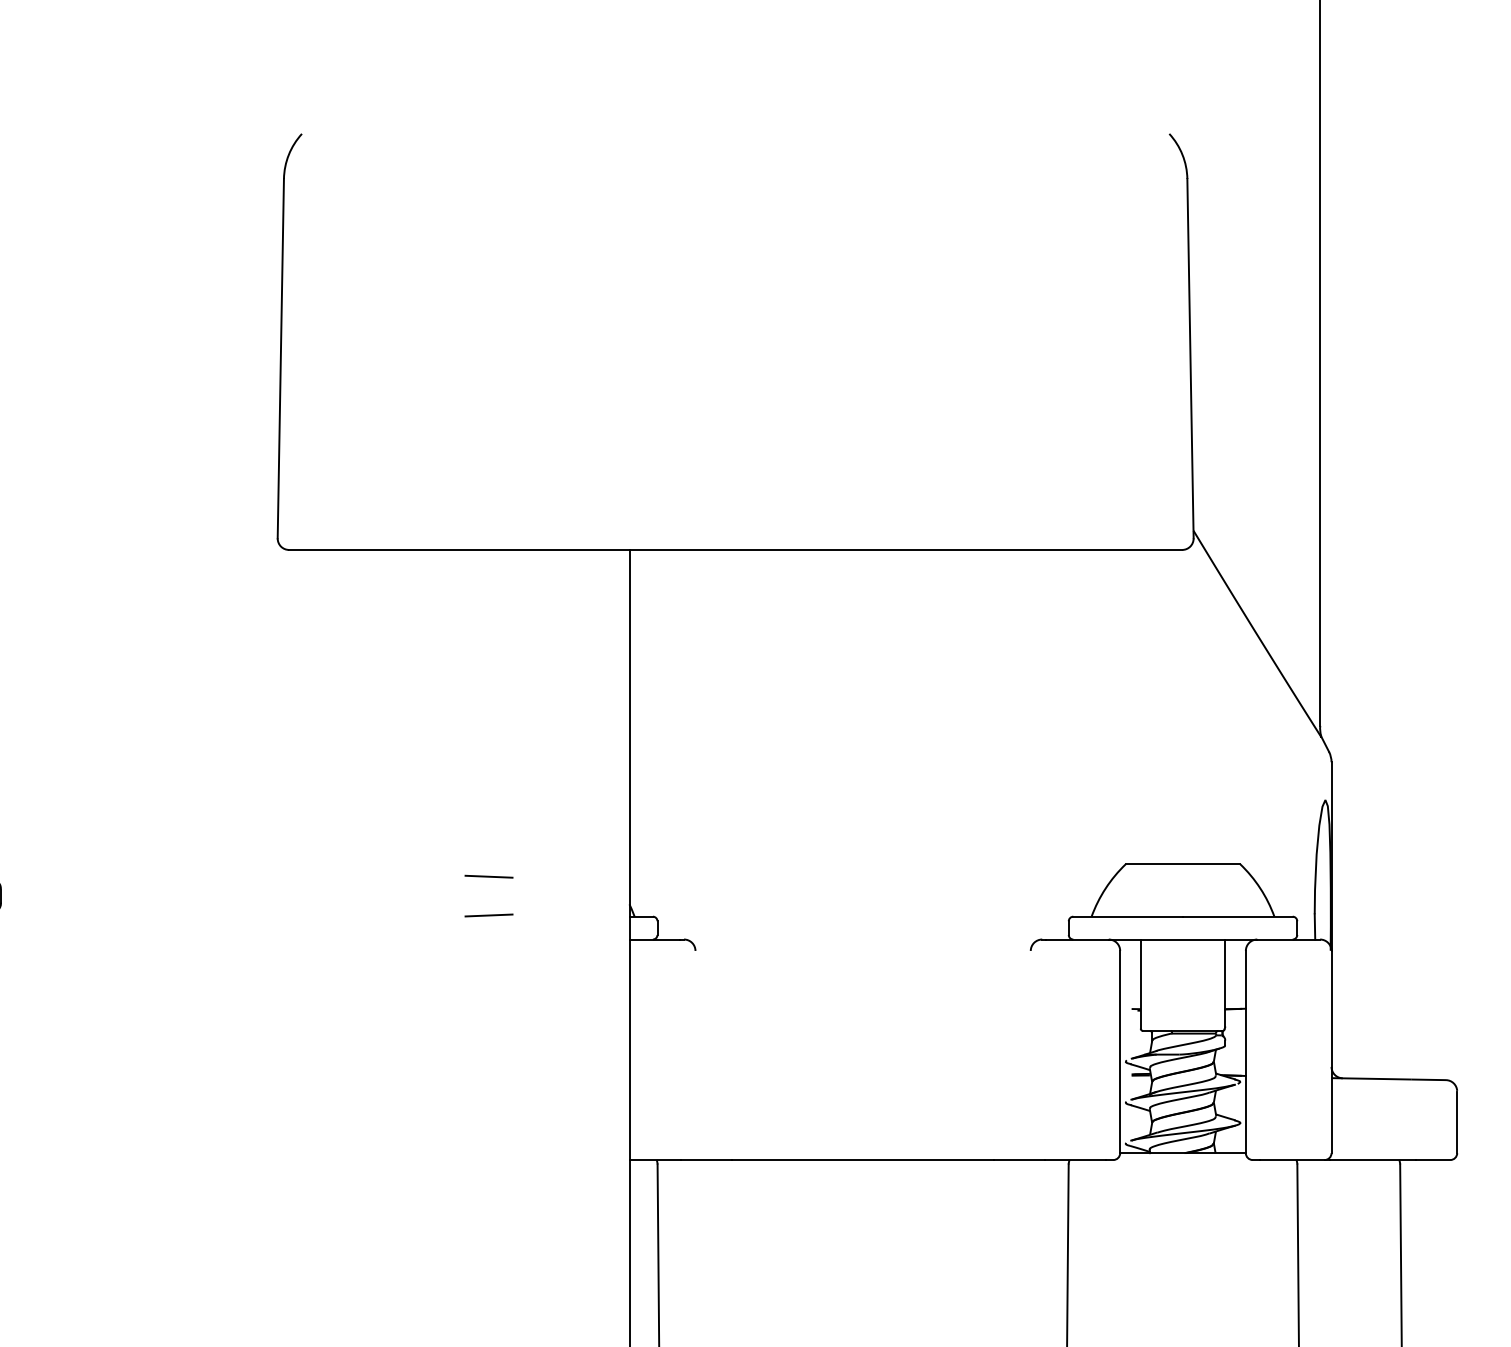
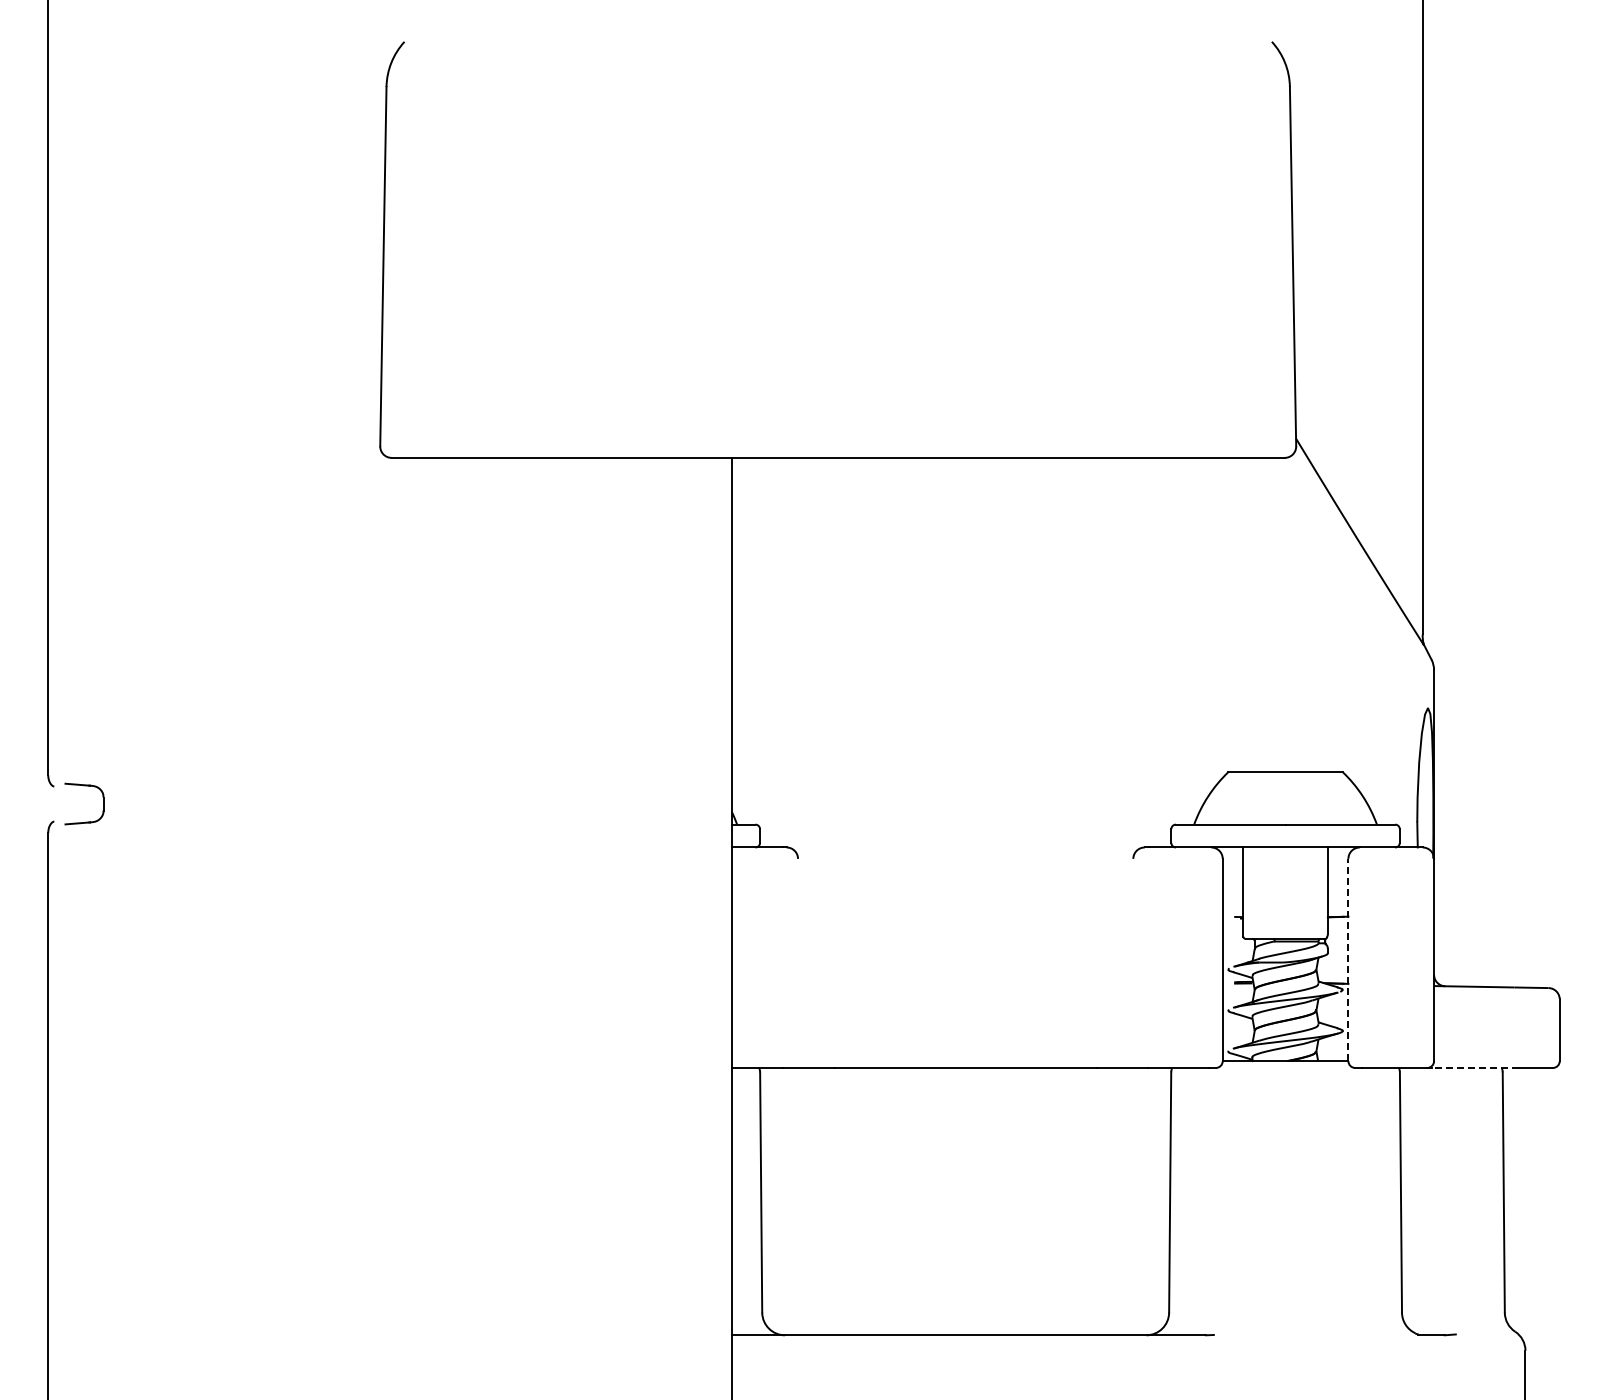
line: (488, 876) -> (591, 784), removed
line: (488, 915) -> (591, 823), removed
line: (1245, 1051) -> (1348, 959), solid -> dashed
line: (1371, 1159) -> (1474, 1067), solid -> dashed

